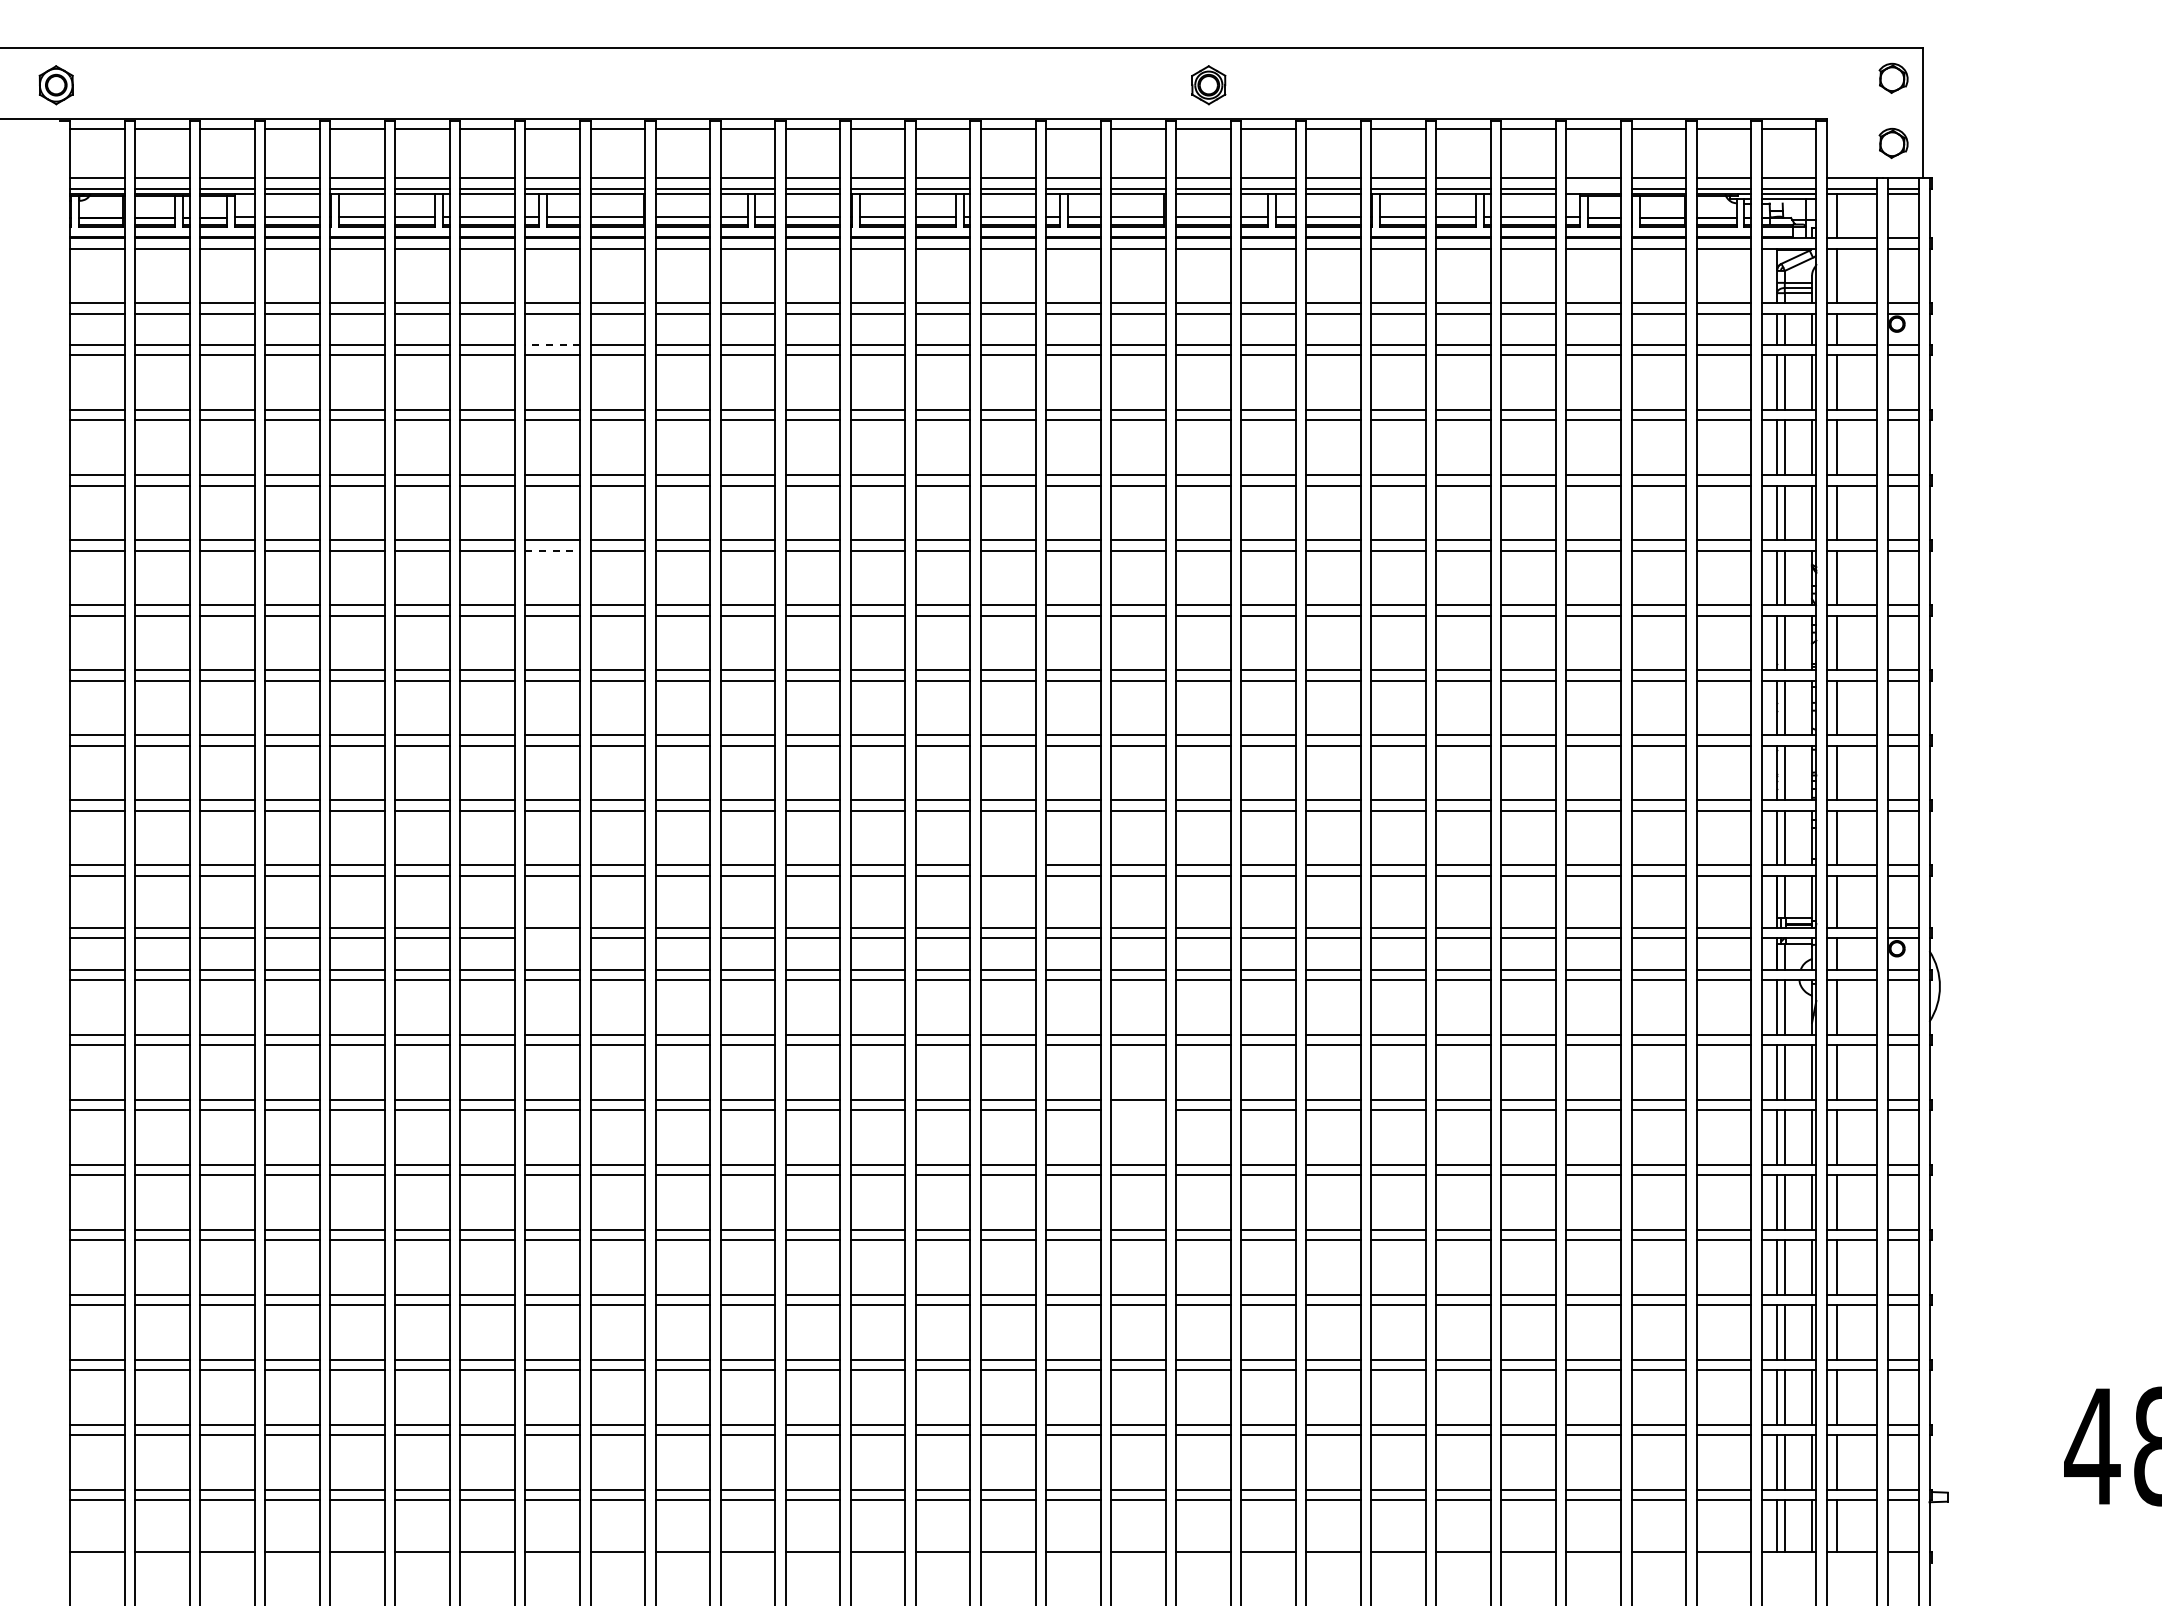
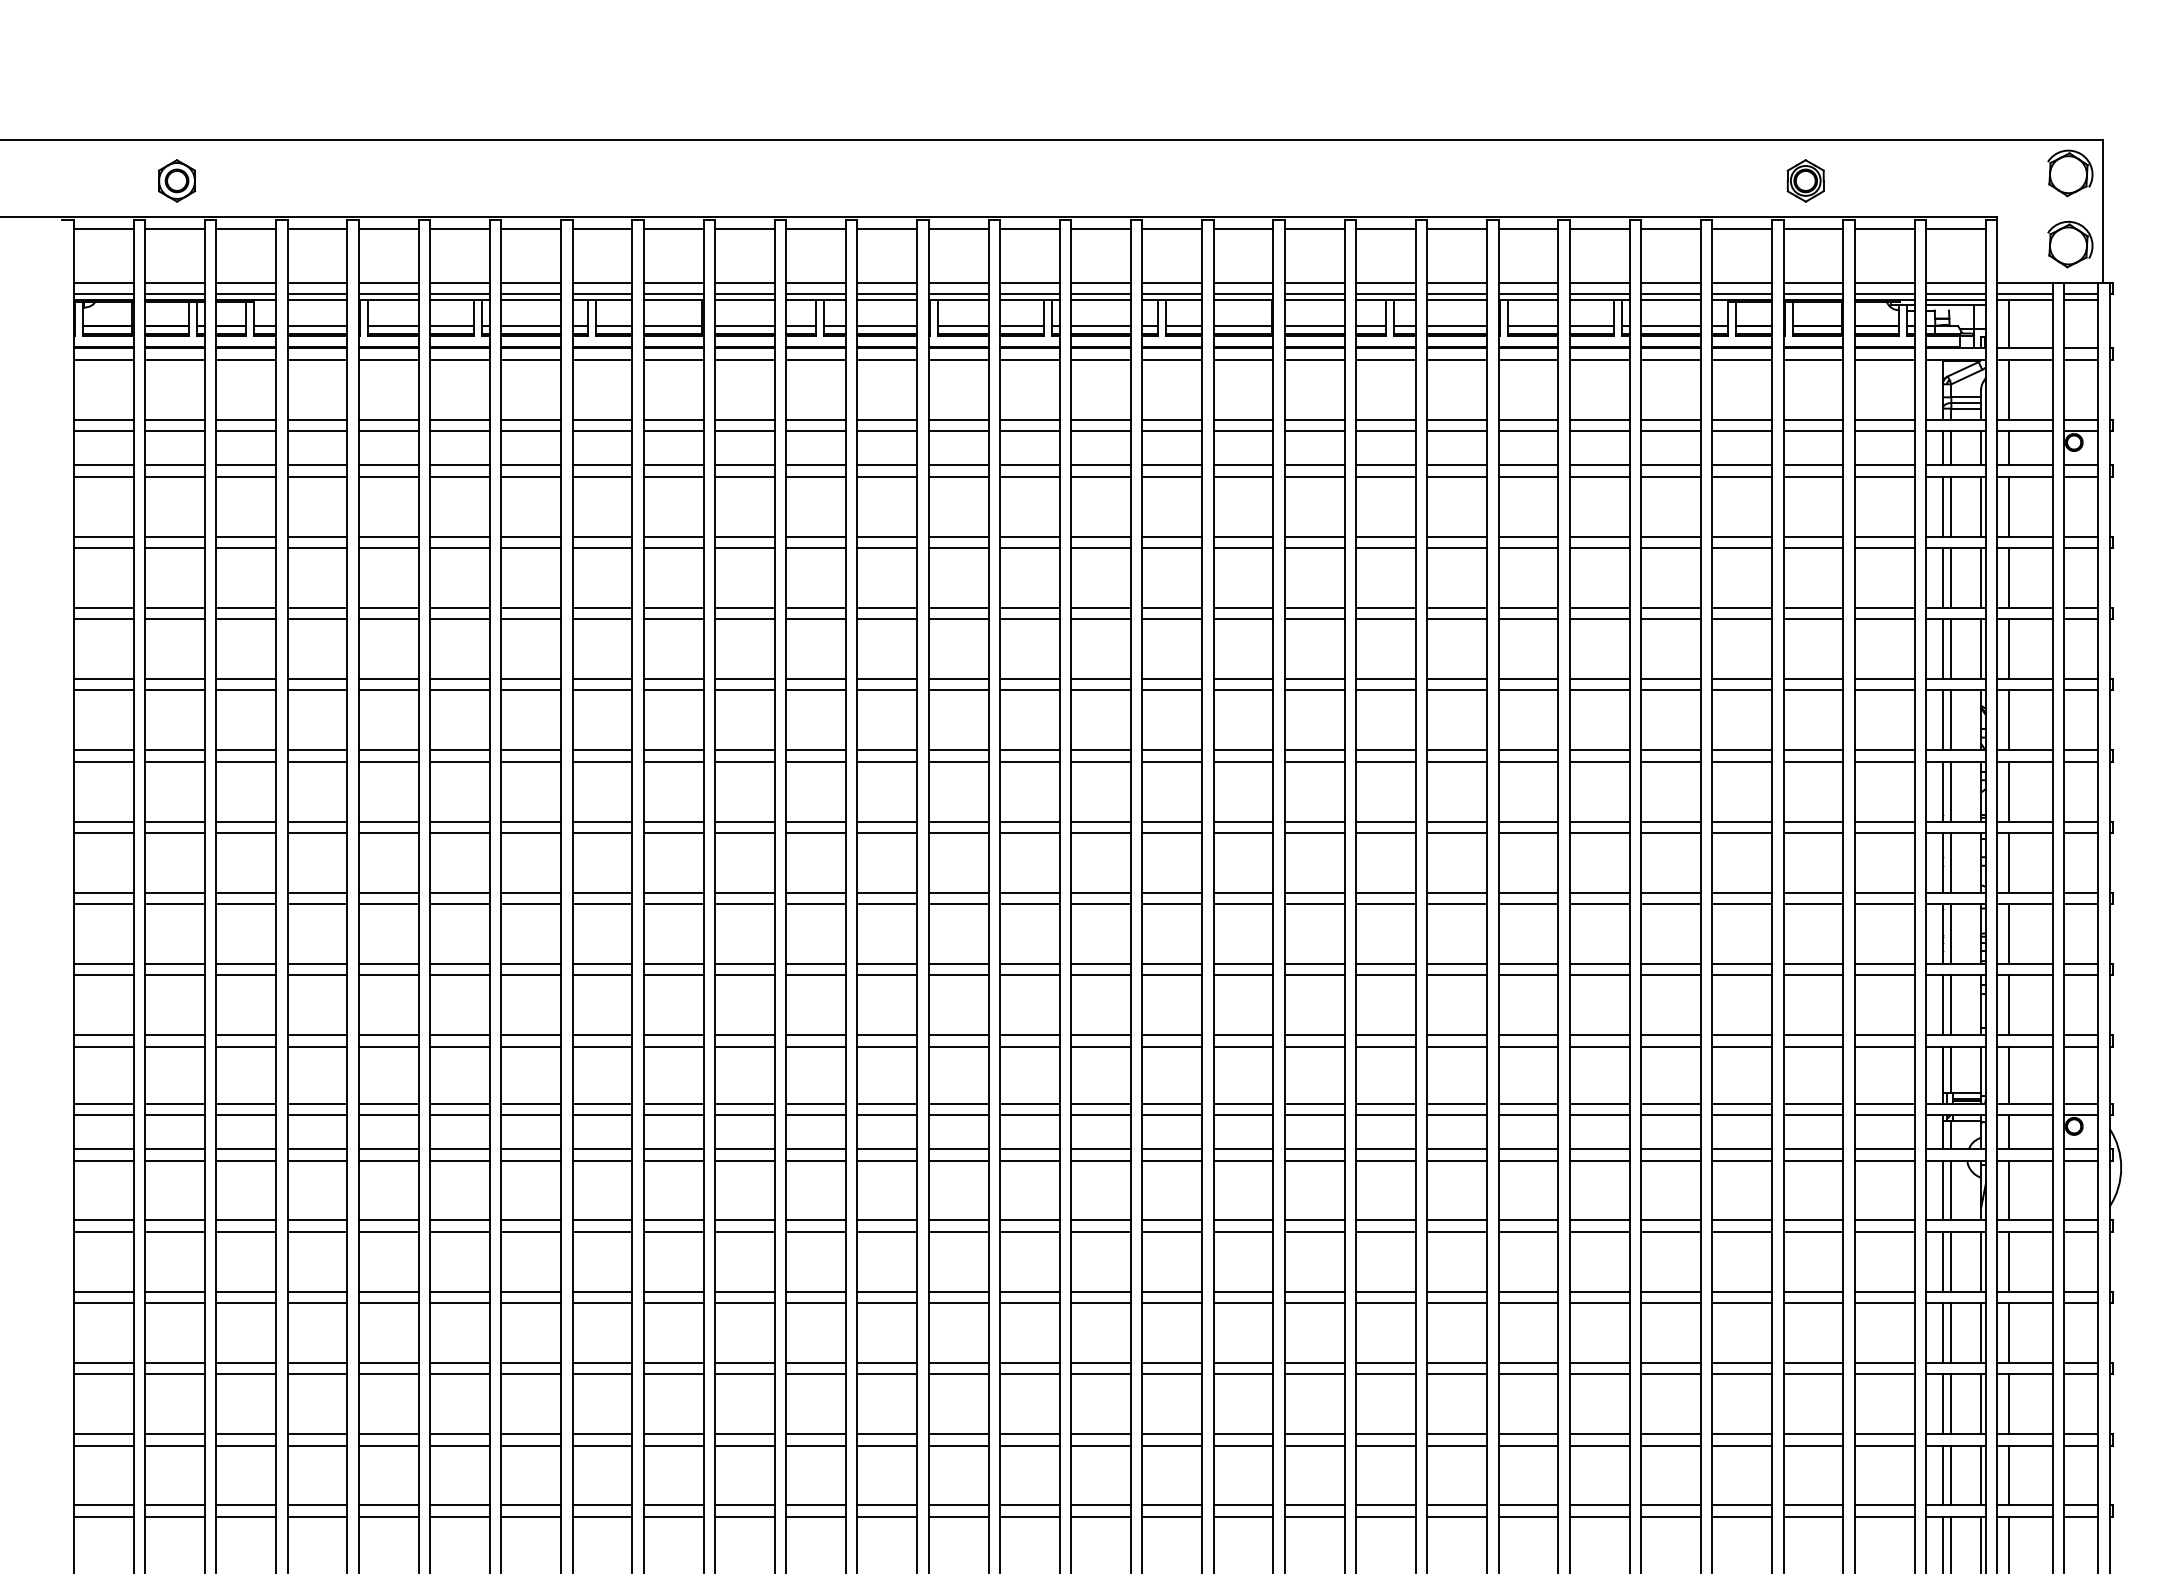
part: (1893, 78) -> (2070, 173), size x1.43
part: (55, 85) -> (176, 181), moved
part: (1208, 85) -> (1805, 181), moved
part: (1893, 143) -> (2070, 244), size x1.43
line: (1593, 188) -> (1741, 294), added
line: (552, 344) -> (602, 464), dashed -> solid
line: (553, 550) -> (603, 690), dashed -> solid
line: (1007, 865) -> (1100, 1035), added
line: (552, 938) -> (602, 1115), added
line: (1138, 1110) -> (1243, 1303), added

